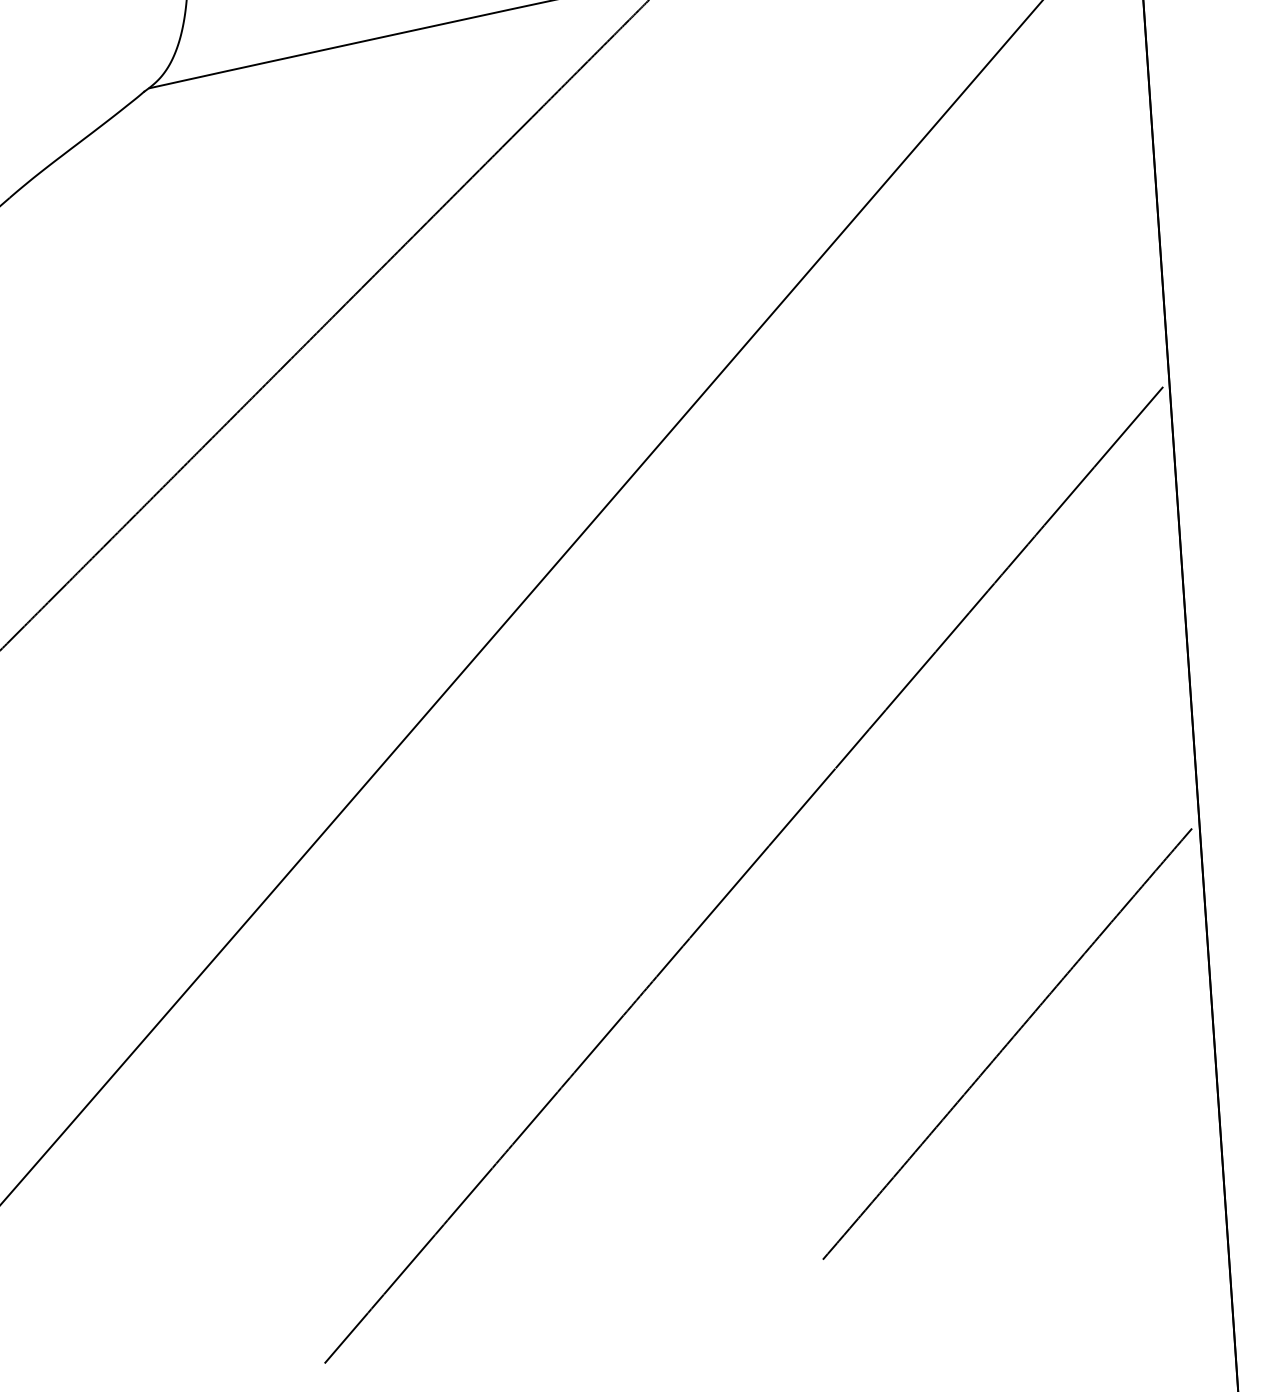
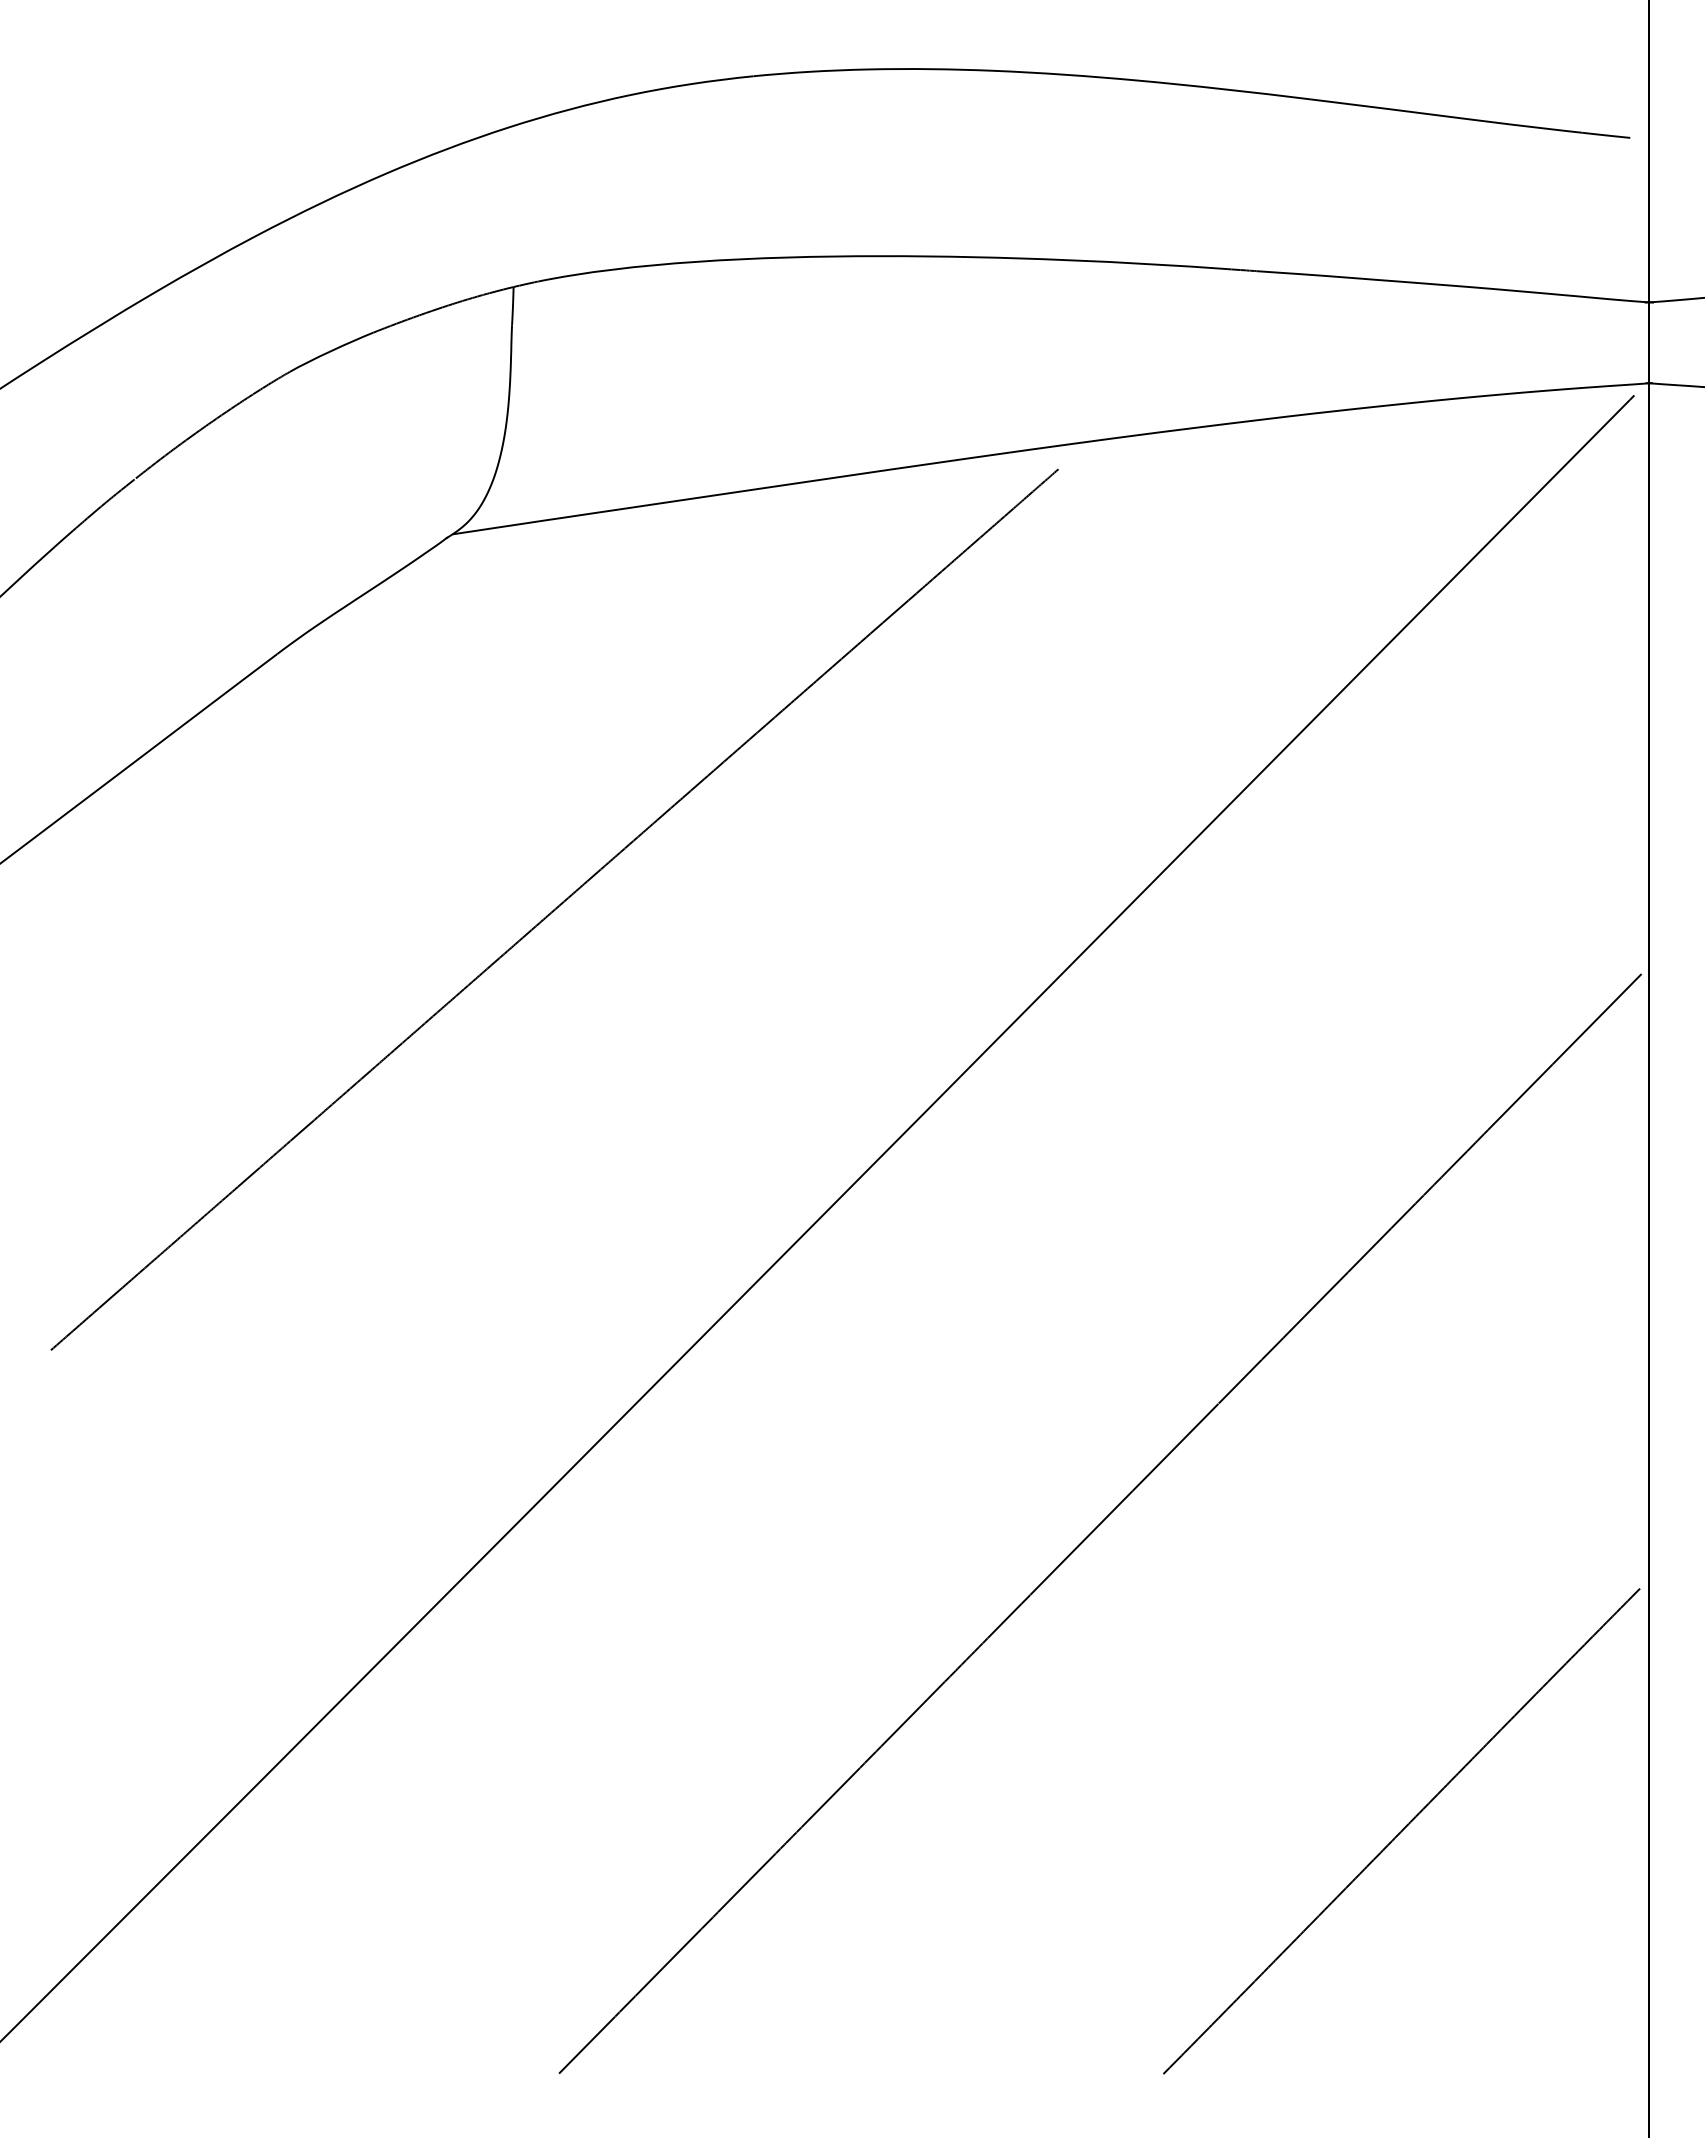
line: (1007, 1044) -> (1401, 1831), moved

